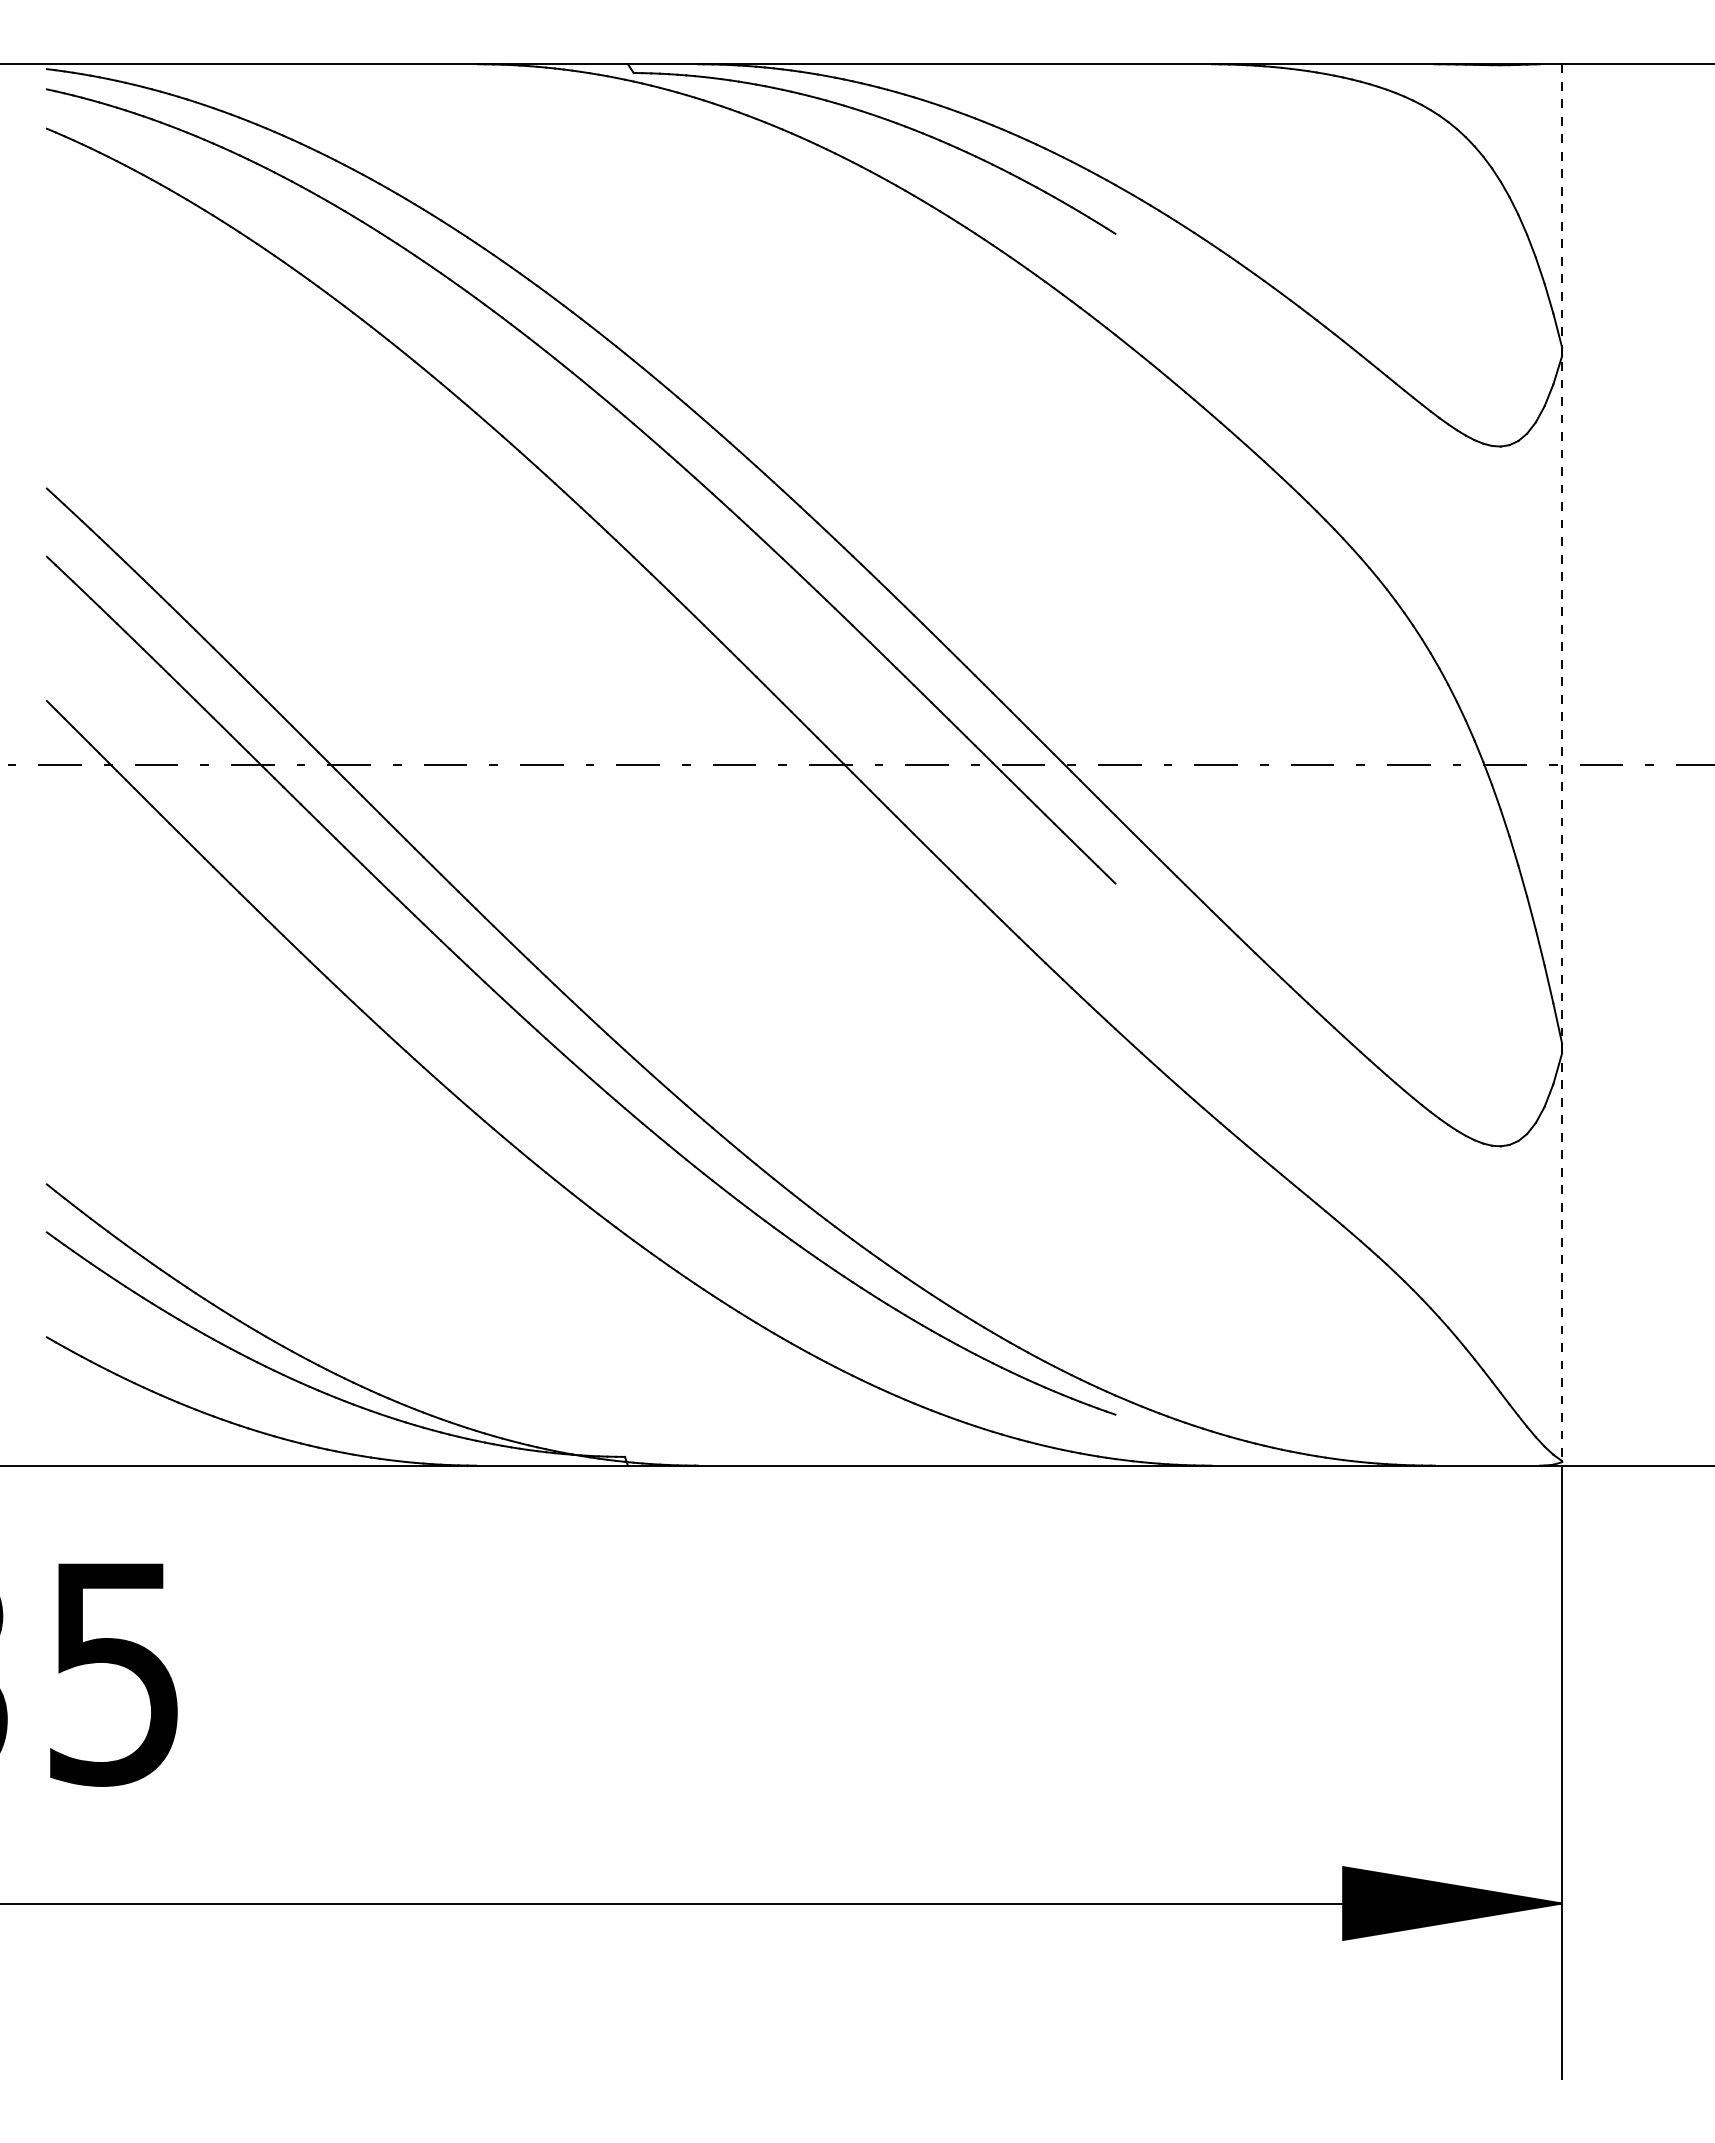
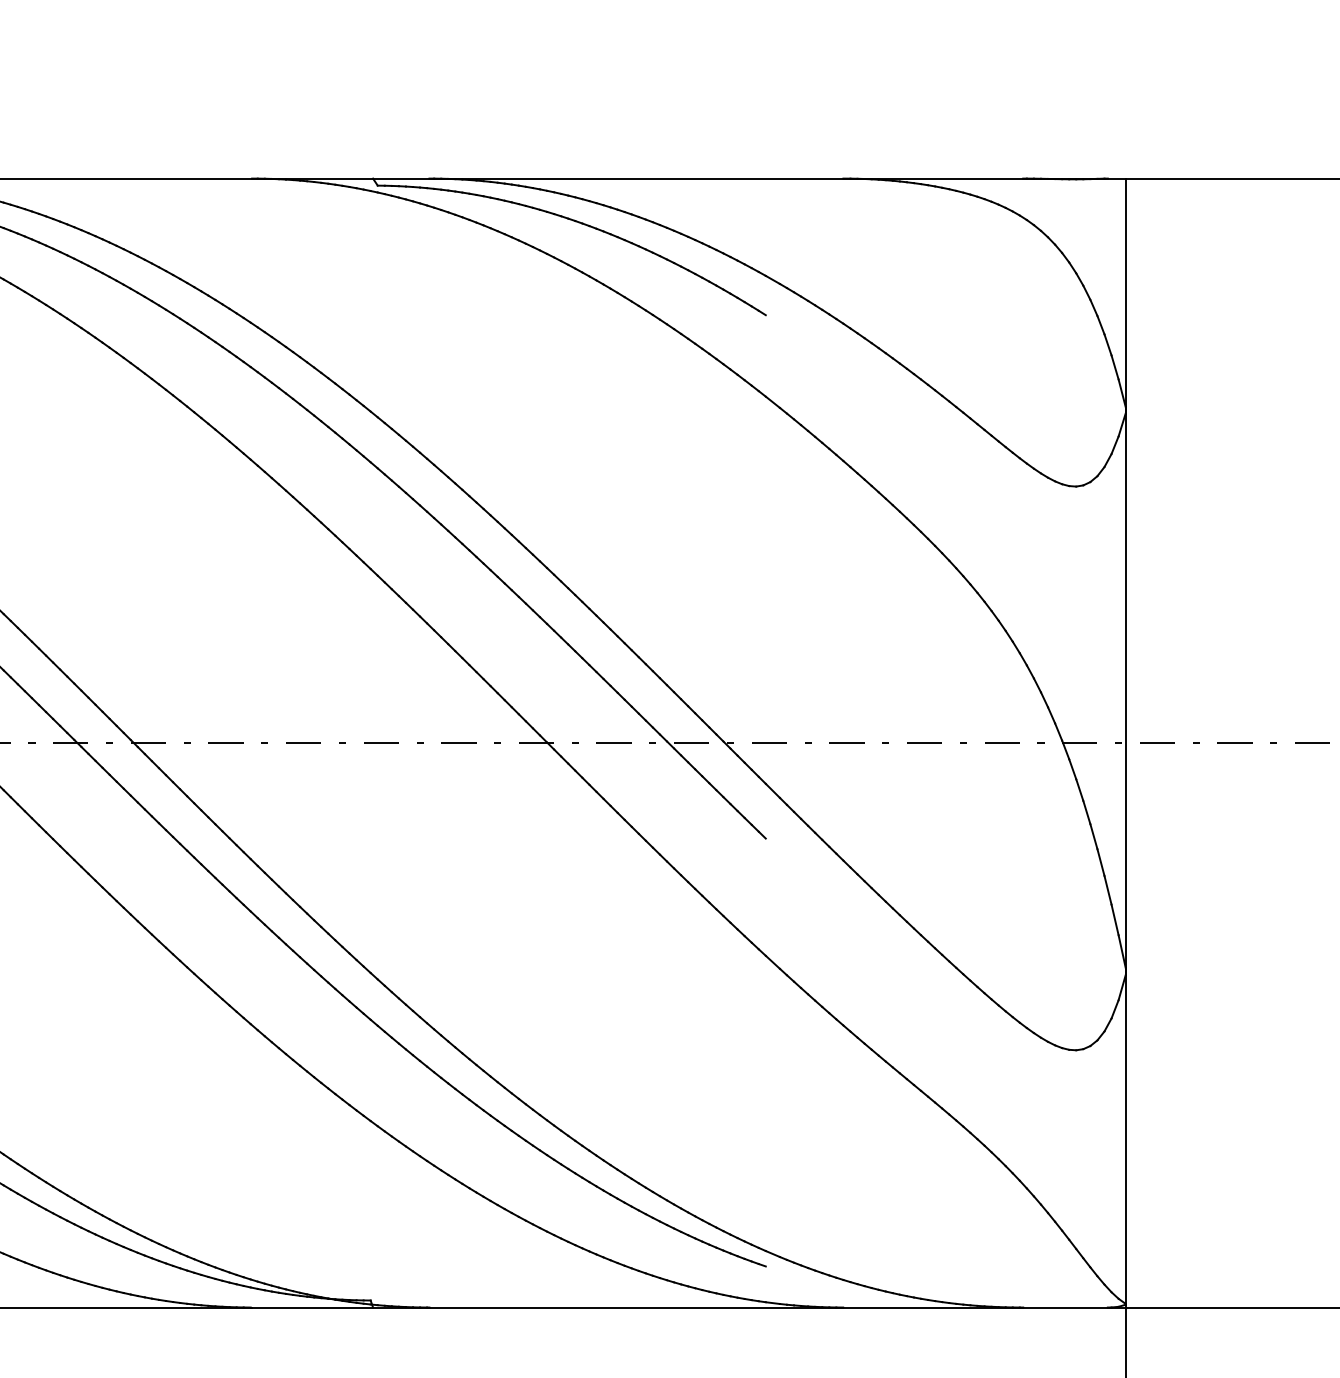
line: (1562, 764) -> (1125, 742), dashed -> solid

